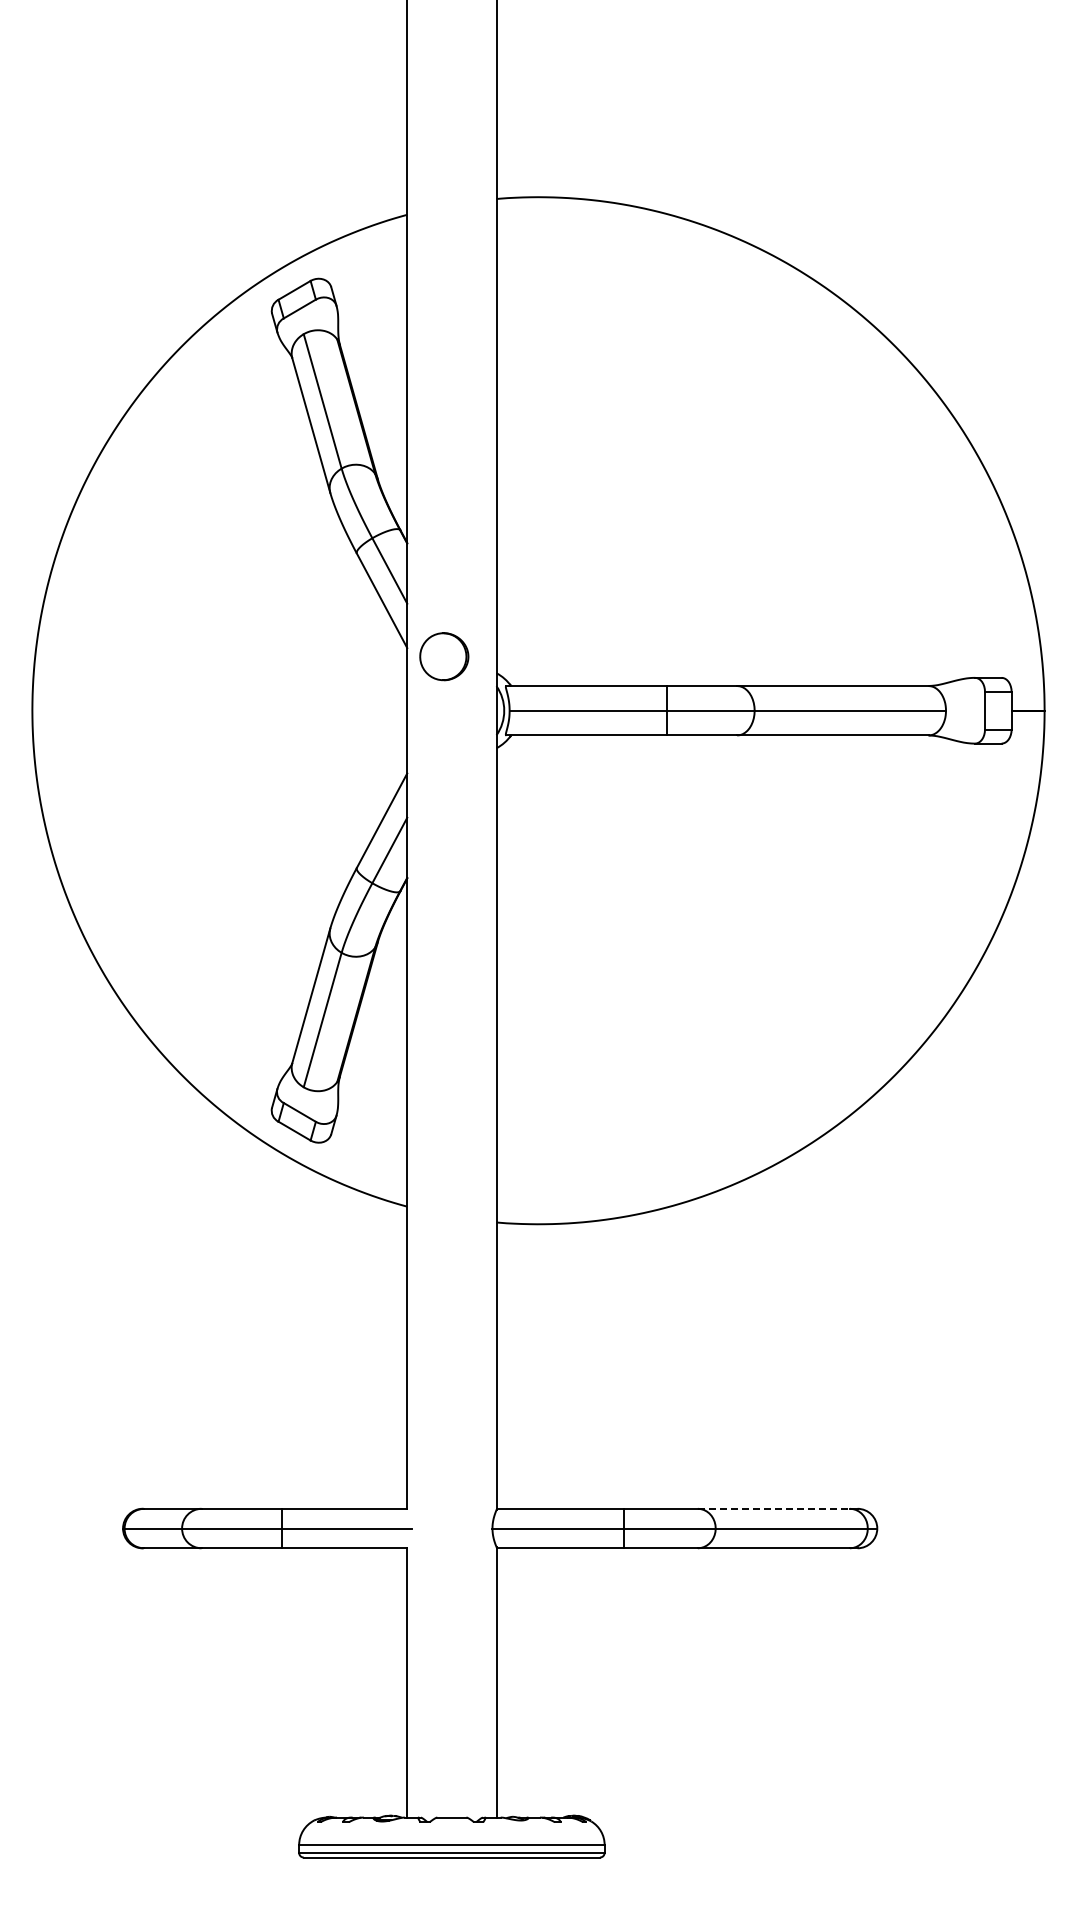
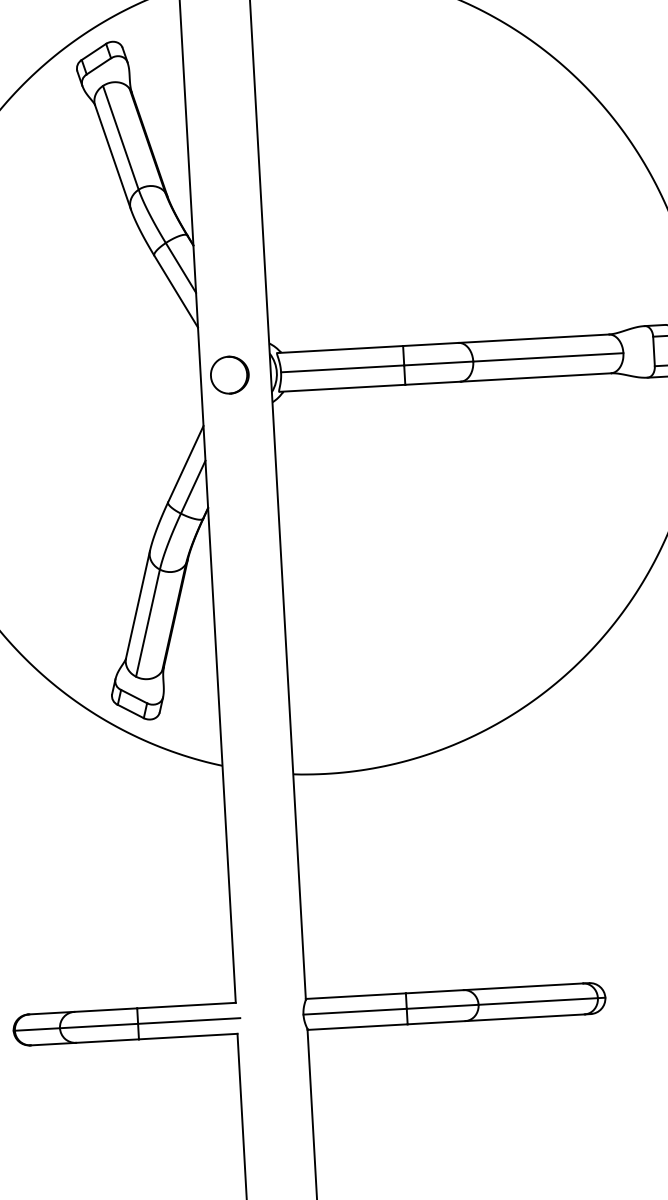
part: (444, 656) -> (229, 374), moved
line: (774, 1508) -> (523, 986), dashed -> solid

